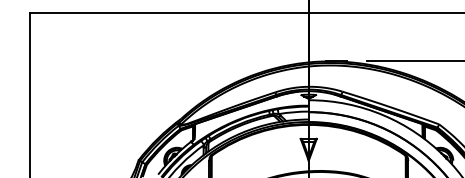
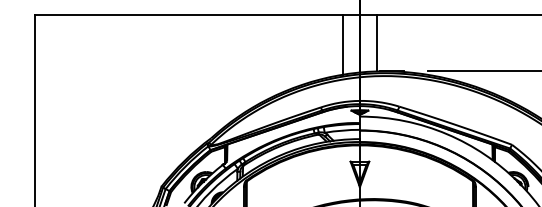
line: (323, 37) -> (377, 43), added
line: (293, 38) -> (342, 44), added

